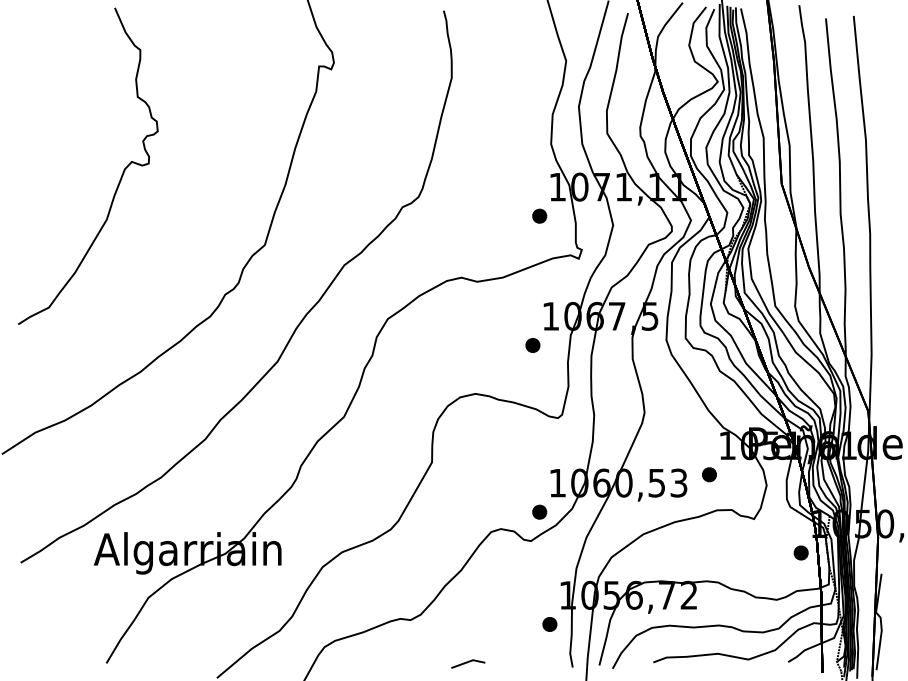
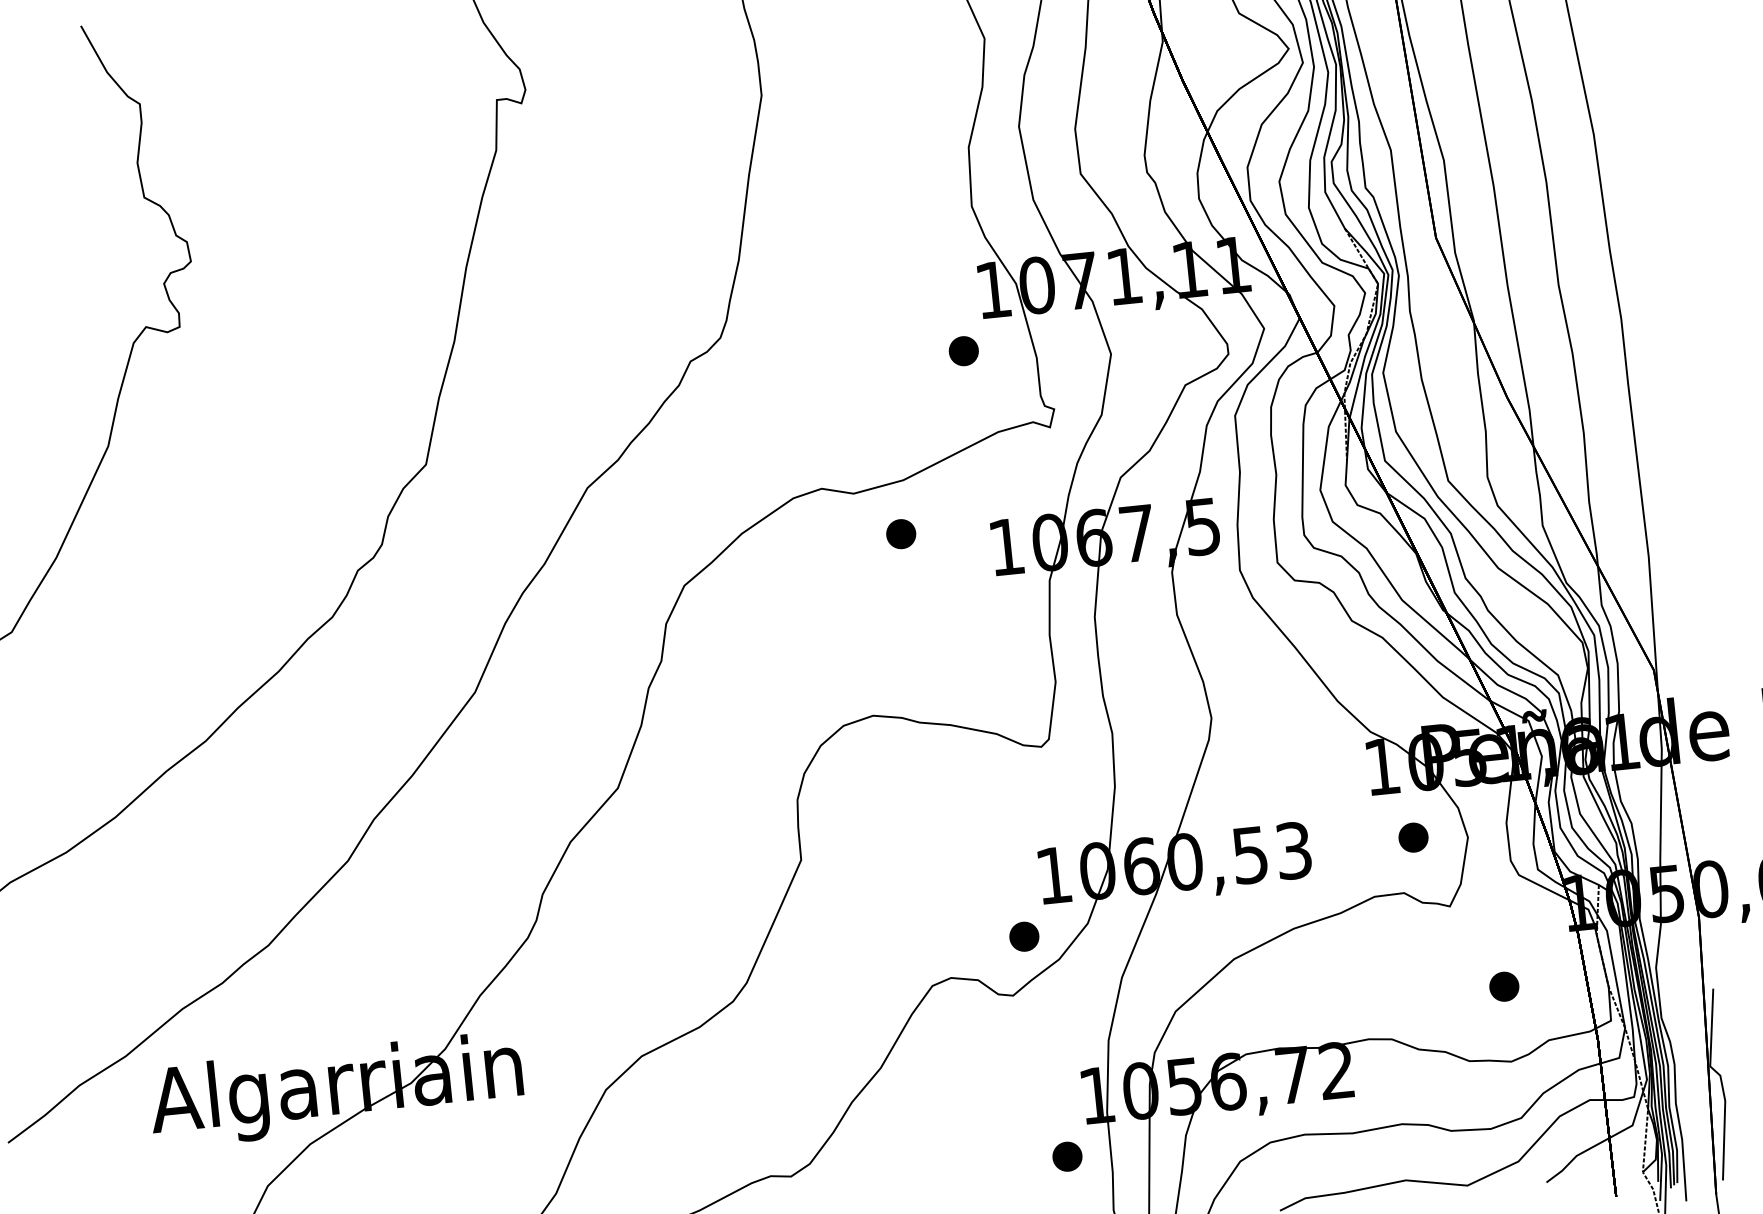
part: (532, 345) -> (900, 534), moved
part: (709, 474) -> (1413, 837), moved
part: (800, 552) -> (1502, 985), moved

